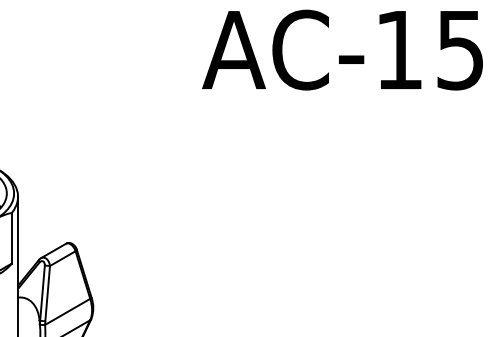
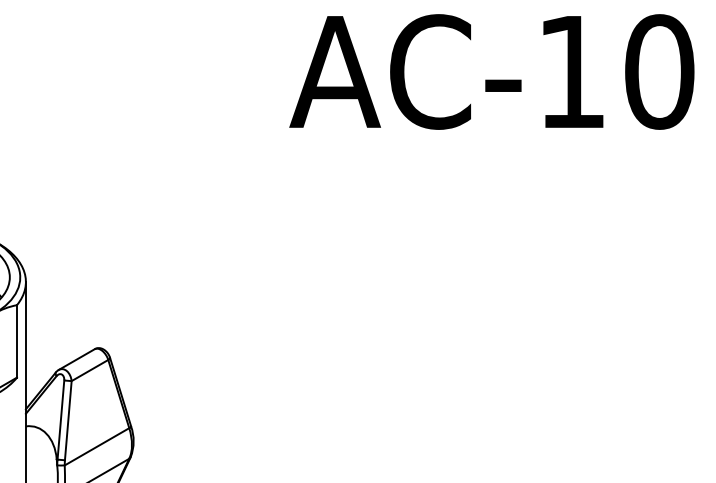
text: (460, 49) -> (659, 71), AC-15 -> AC-10

